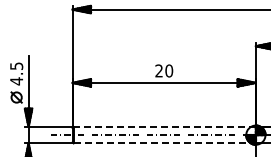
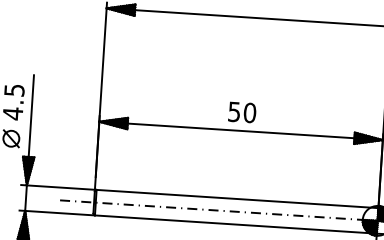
text: (158, 70) -> (233, 111), 20 -> 50
line: (164, 126) -> (237, 198), dashed -> solid
line: (165, 143) -> (236, 224), dashed -> solid

